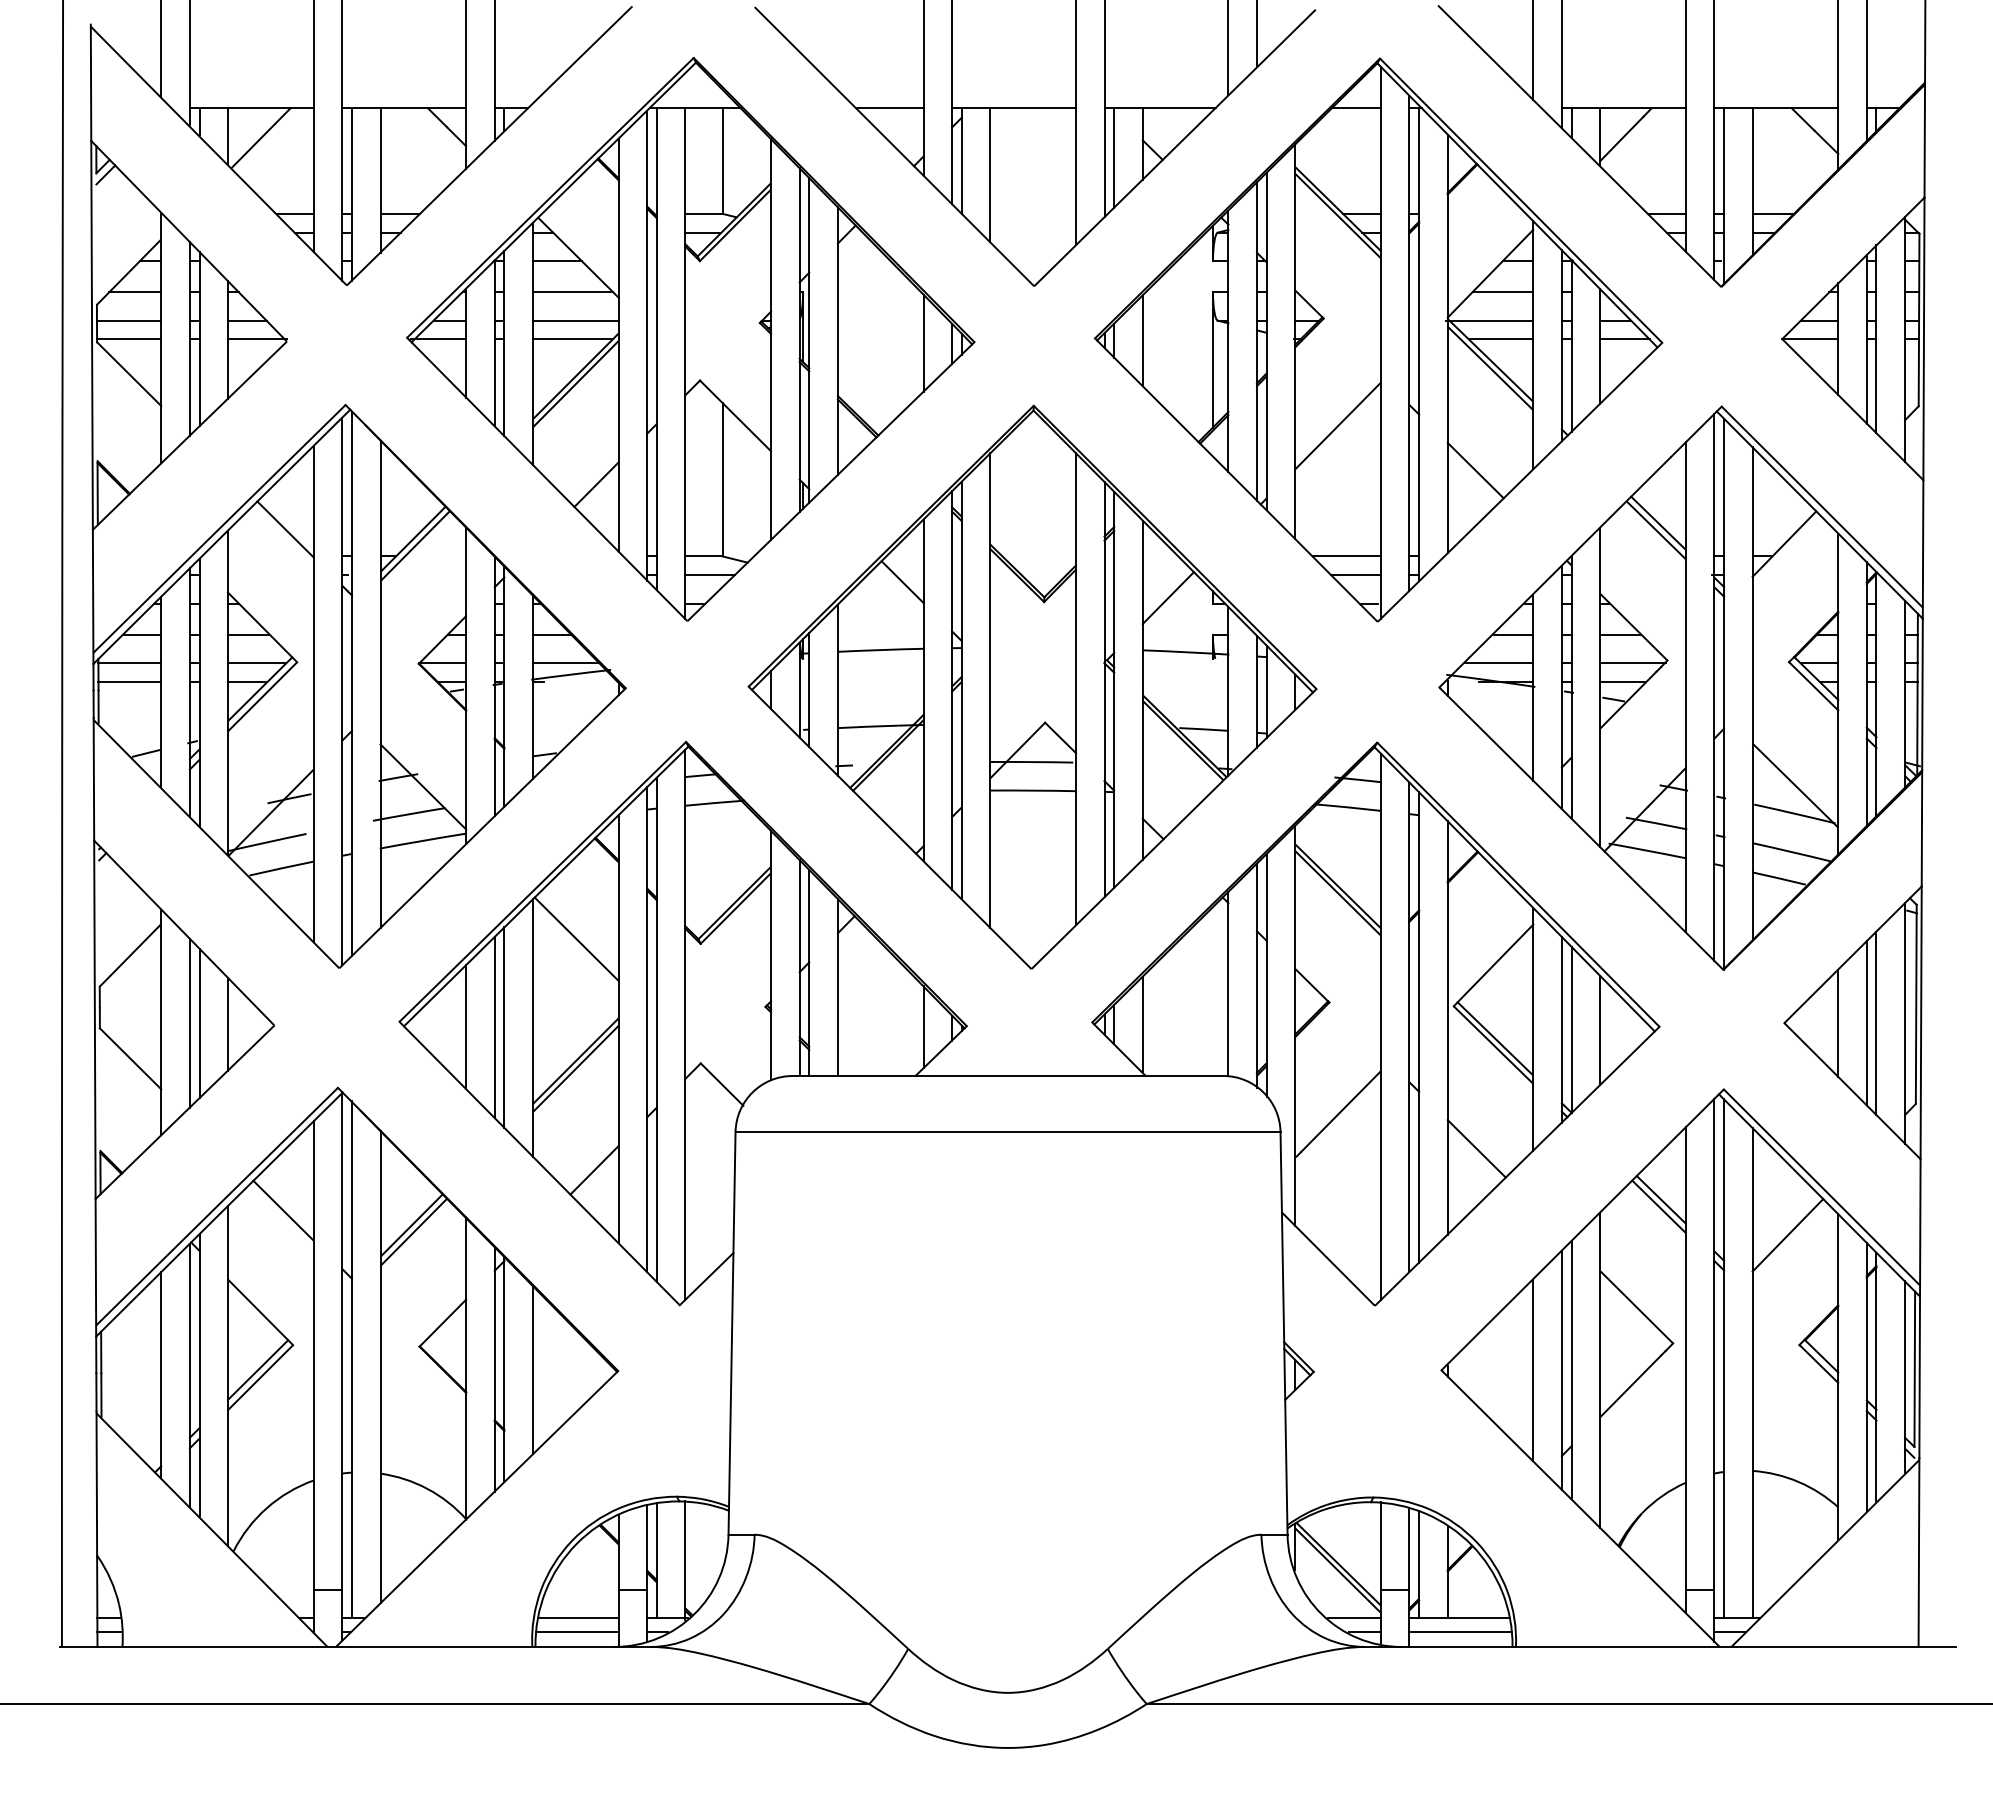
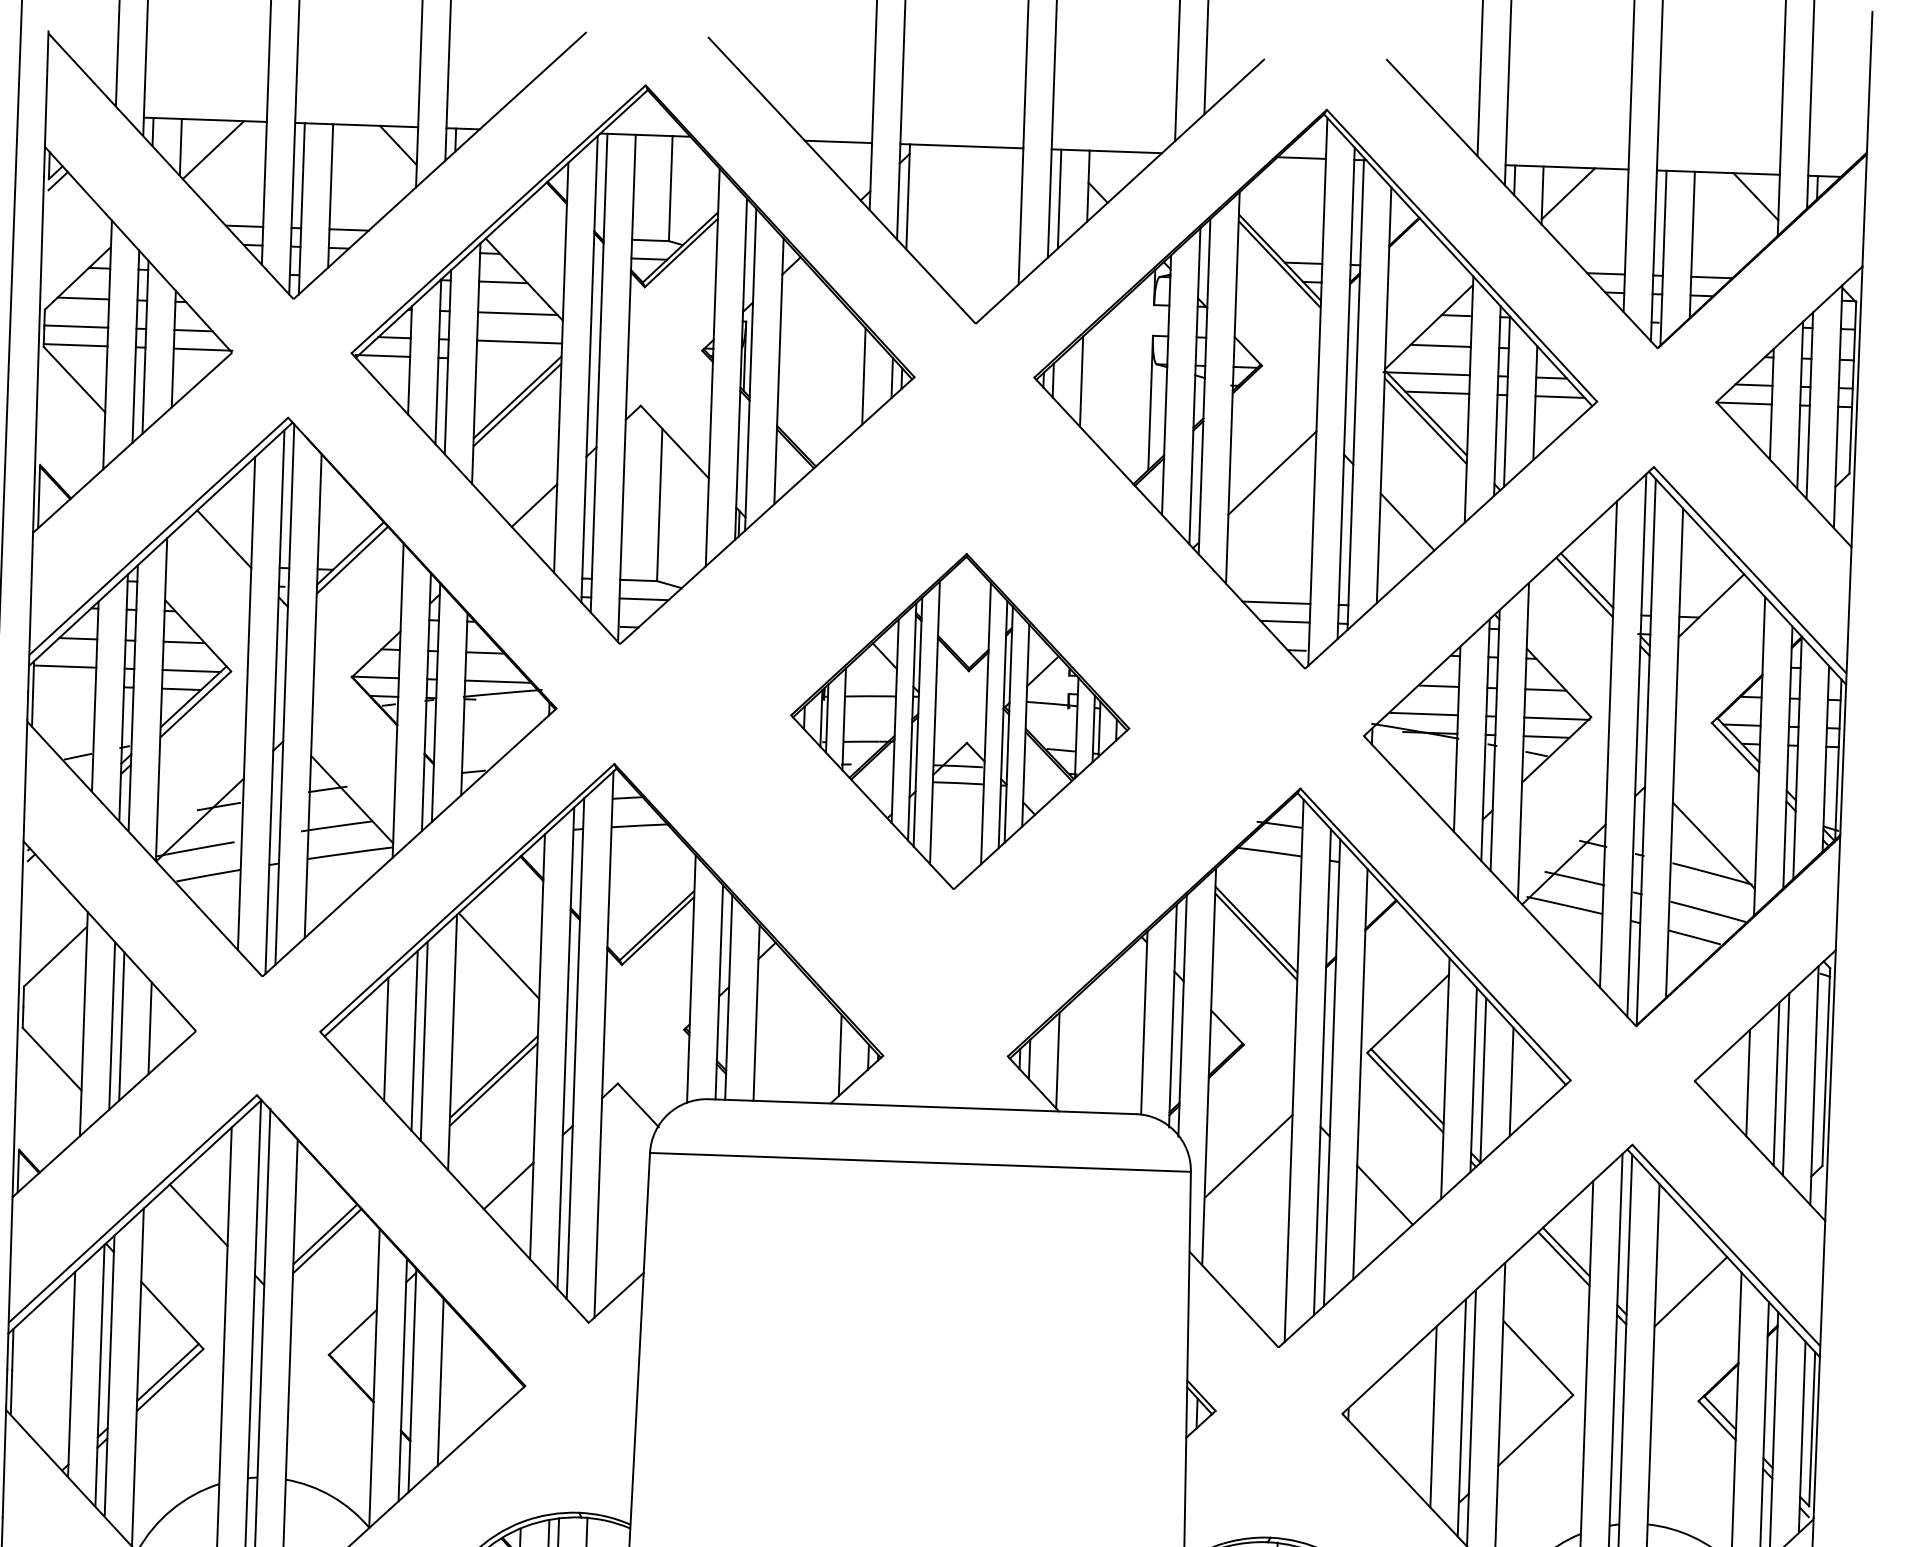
line: (990, 175) -> (936, 212), removed
line: (572, 339) -> (515, 360), removed
line: (129, 682) -> (64, 685), removed
part: (1032, 686) -> (960, 720), size x0.6

